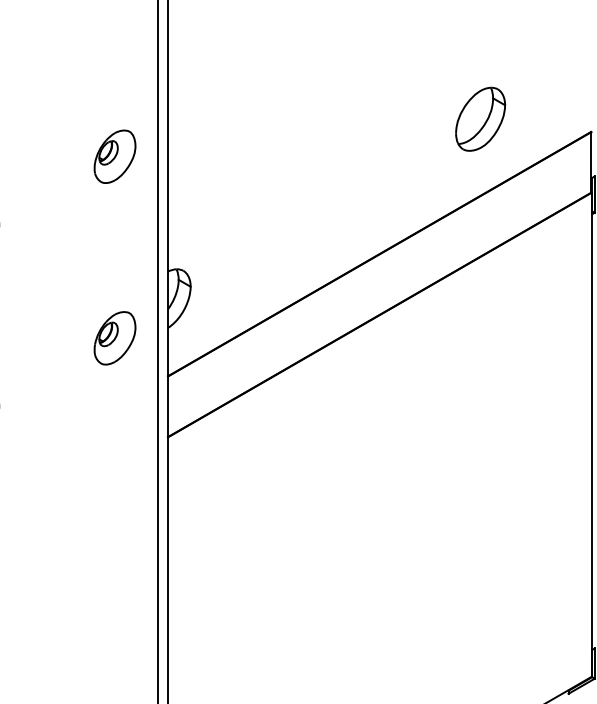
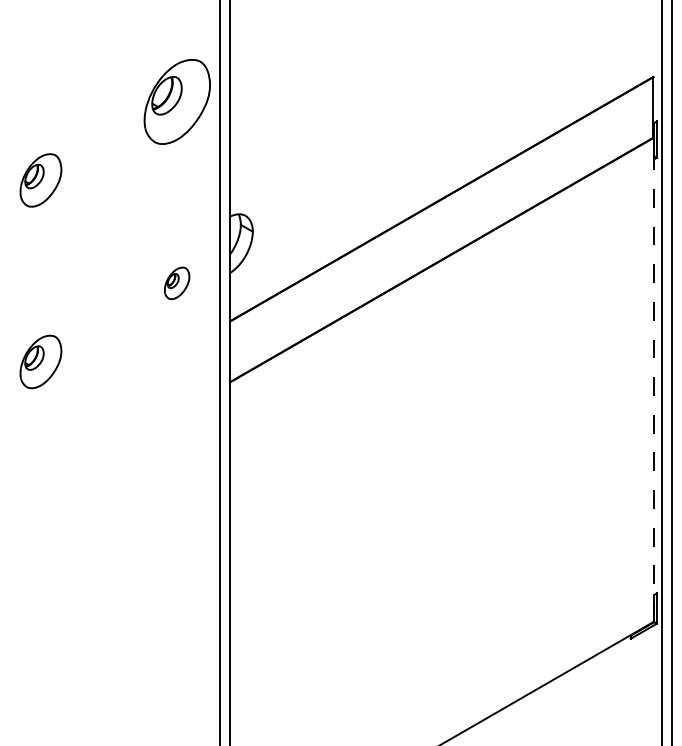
part: (480, 118) -> (542, 63), removed
part: (114, 156) -> (176, 101), size x1.6
part: (114, 338) -> (176, 283), size x0.6
line: (591, 434) -> (653, 379), solid -> dashed

